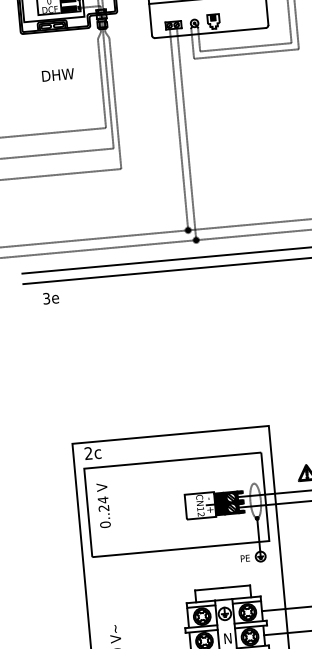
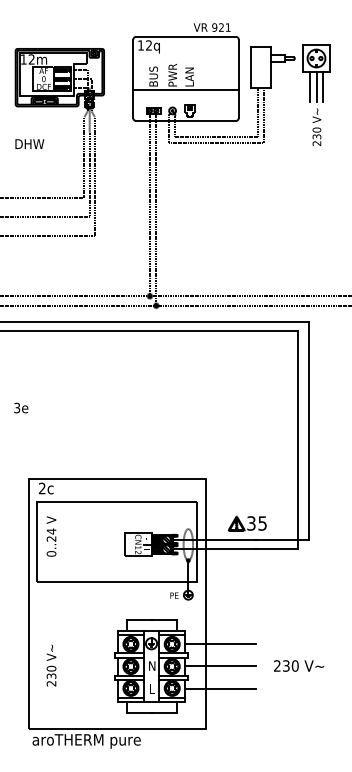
text: (57, 74) -> (29, 143), moved
text: (51, 297) -> (21, 407), moved

